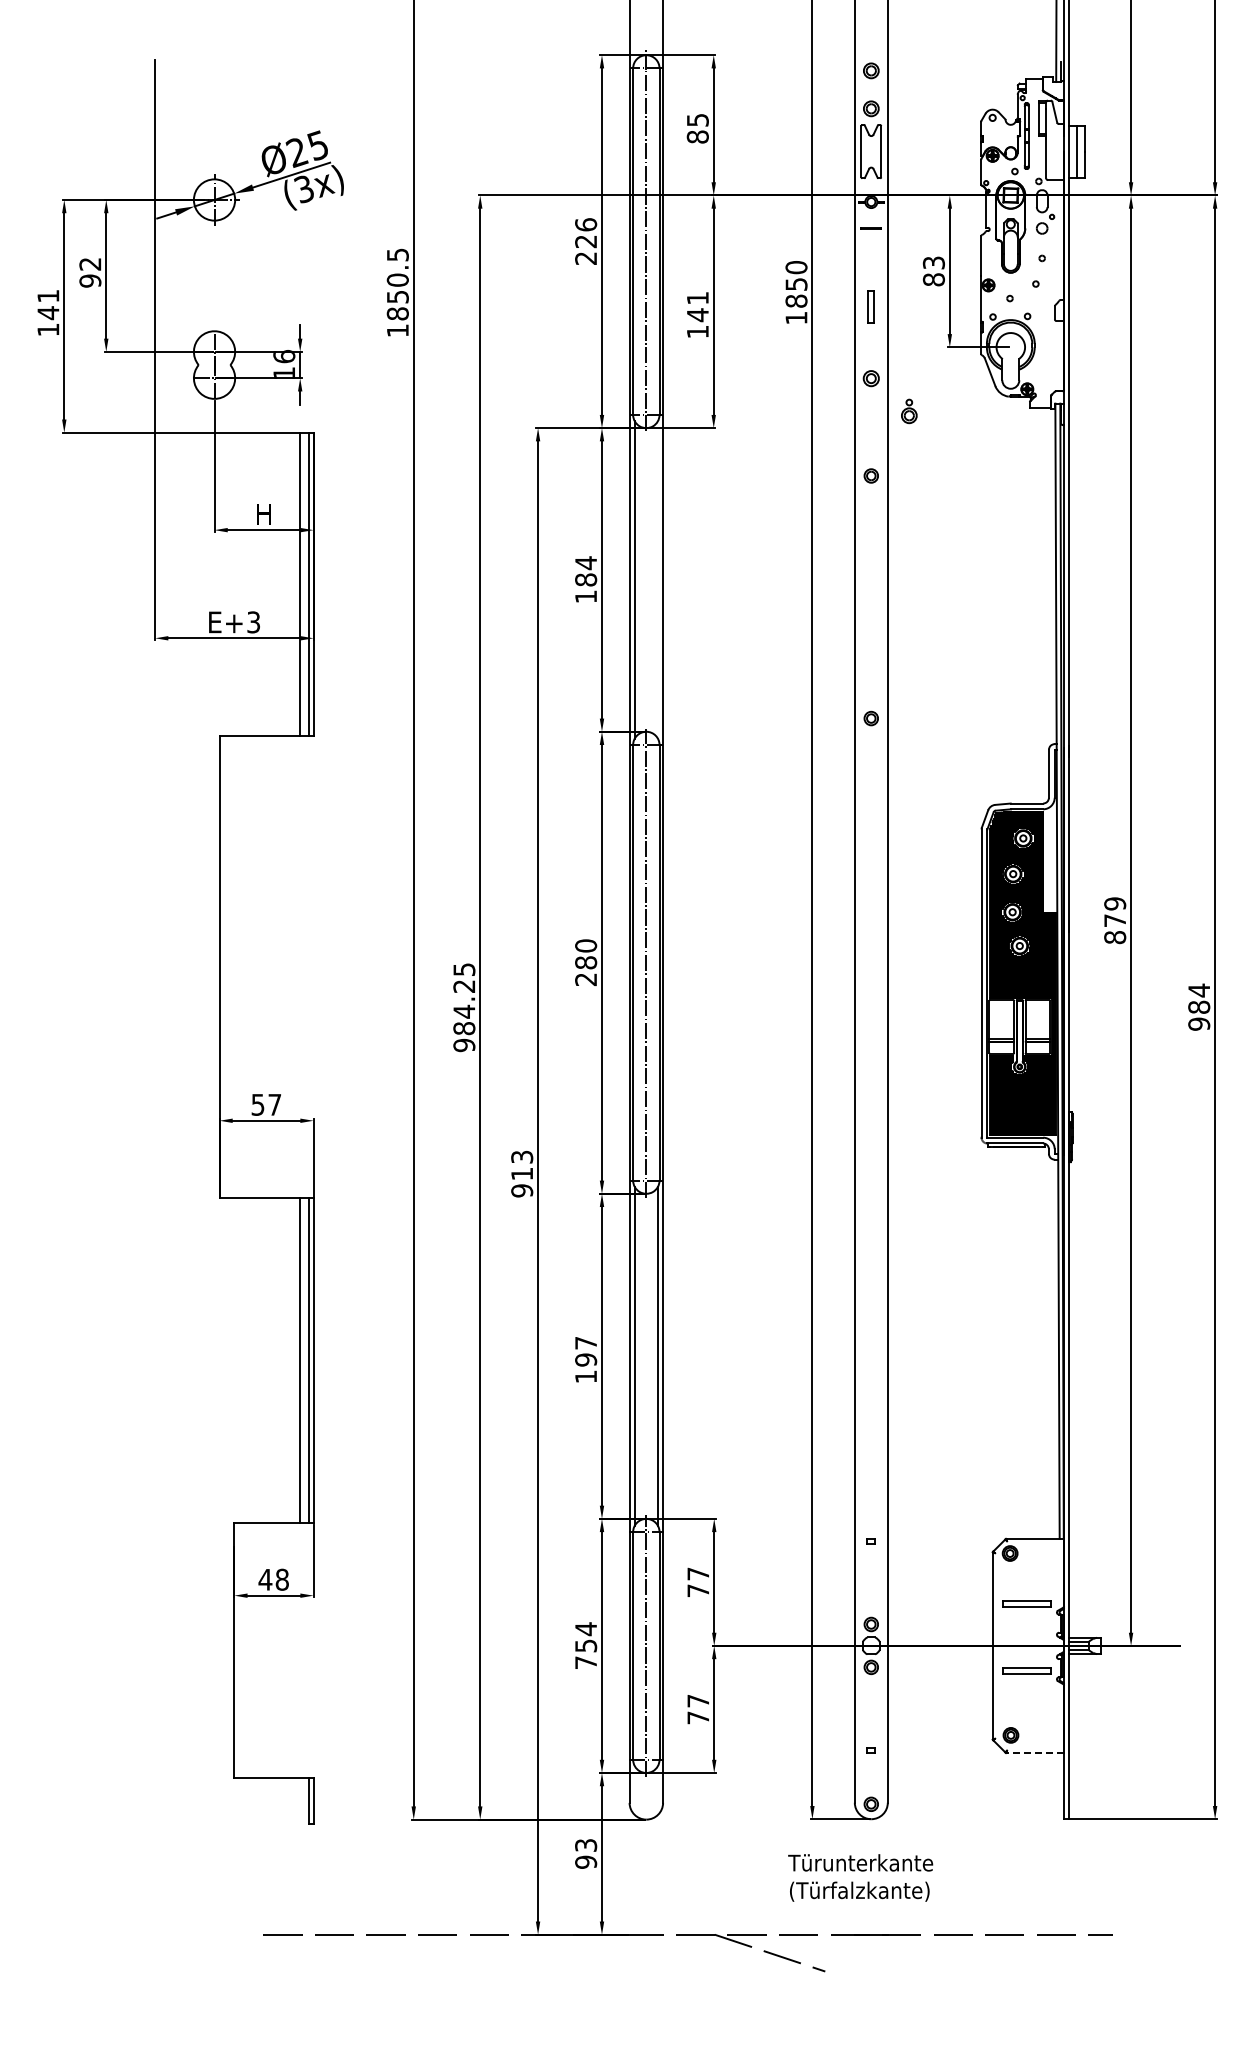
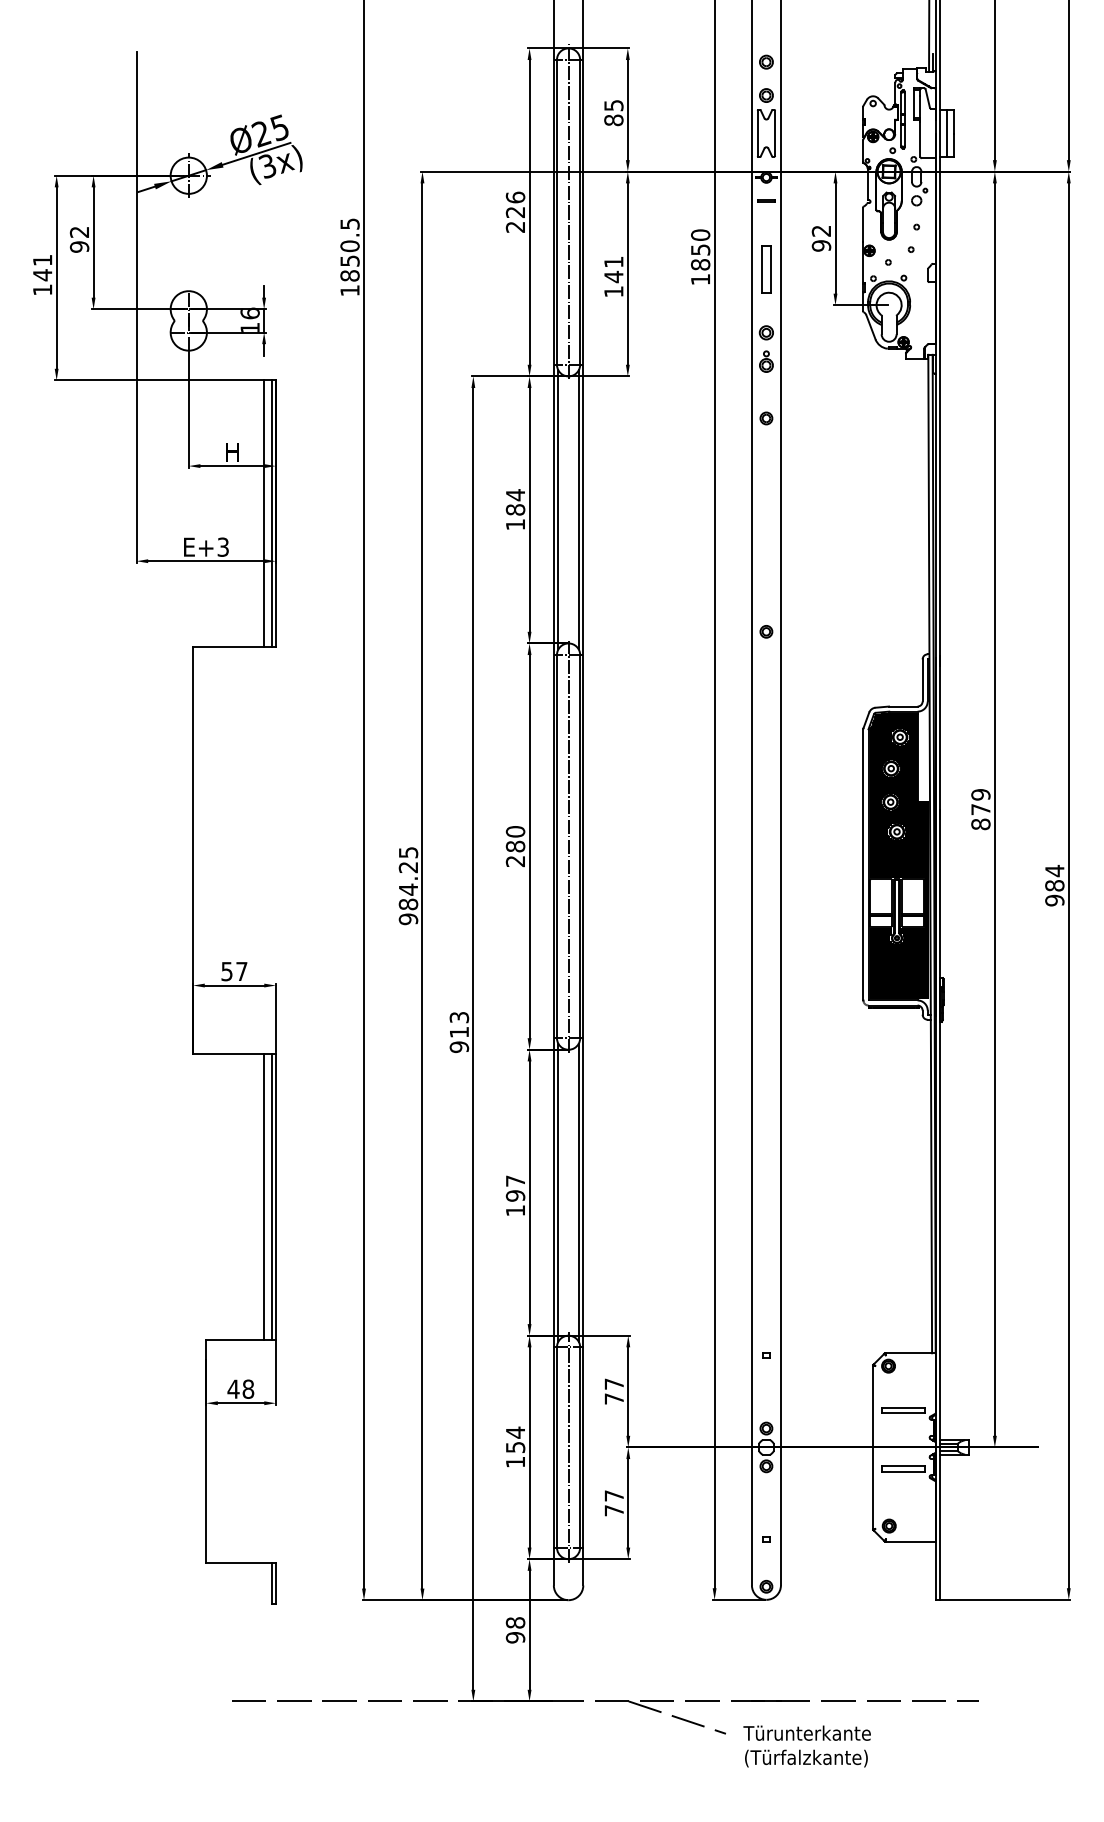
text: (933, 271) -> (821, 238), 83 -> 92
part: (870, 306) -> (765, 269), size x1.67
part: (909, 411) -> (766, 361), moved
line: (657, 579) -> (578, 509), added
text: (585, 1662) -> (515, 1462), 754 -> 154
line: (1035, 1753) -> (910, 1542), dashed -> solid
text: (586, 1844) -> (515, 1622), 93 -> 98
text: (860, 1877) -> (807, 1746), moved

